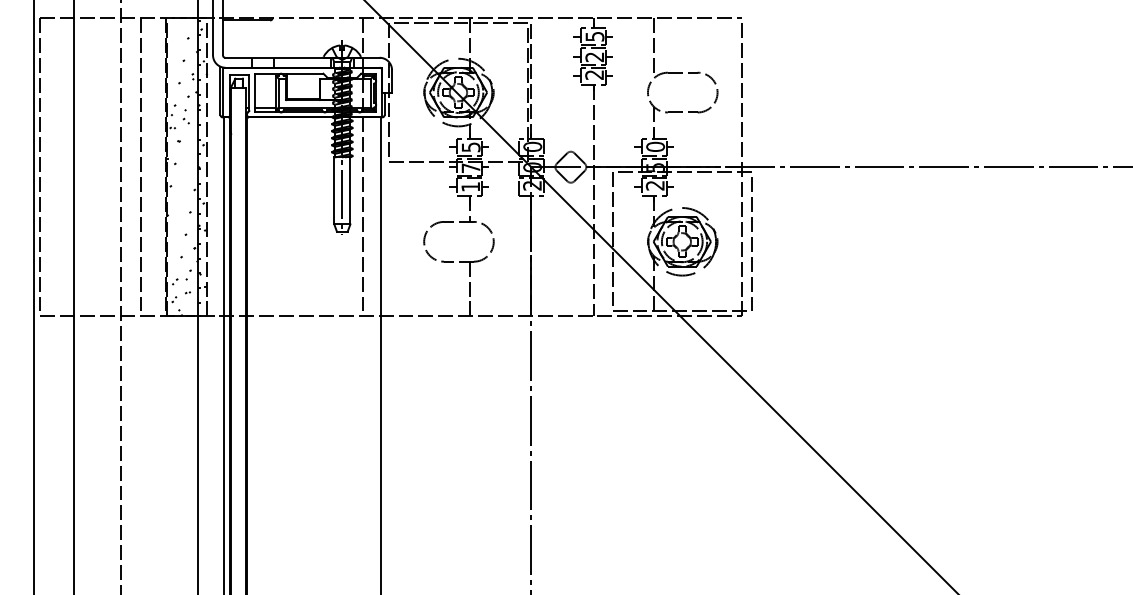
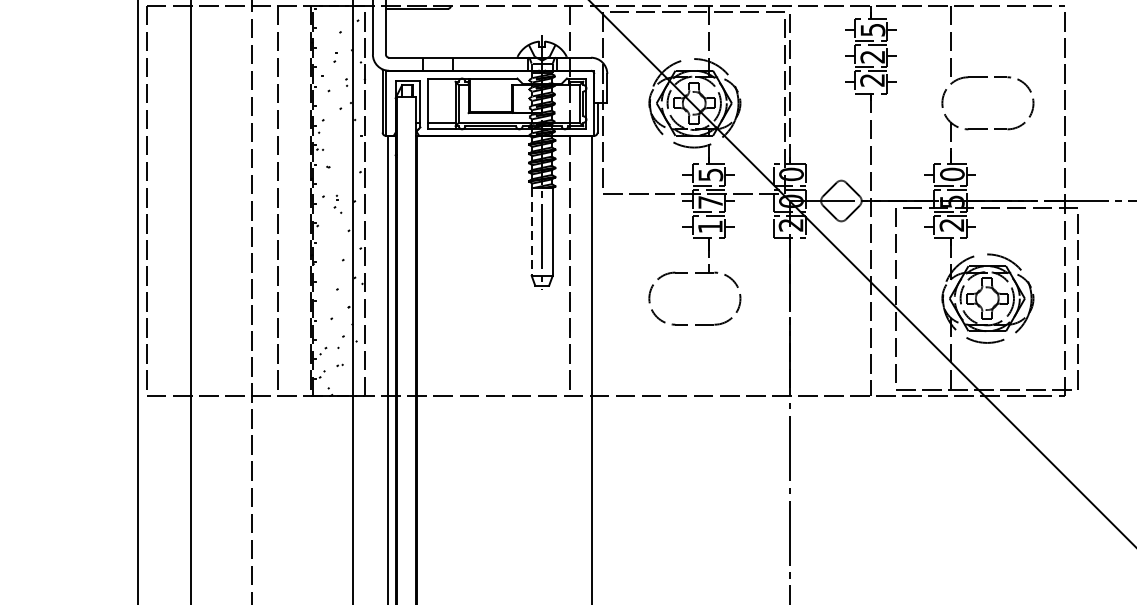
part: (185, 116) -> (336, 203), moved
line: (334, 190) -> (531, 231), solid -> dashed
line: (469, 288) -> (708, 359), removed

